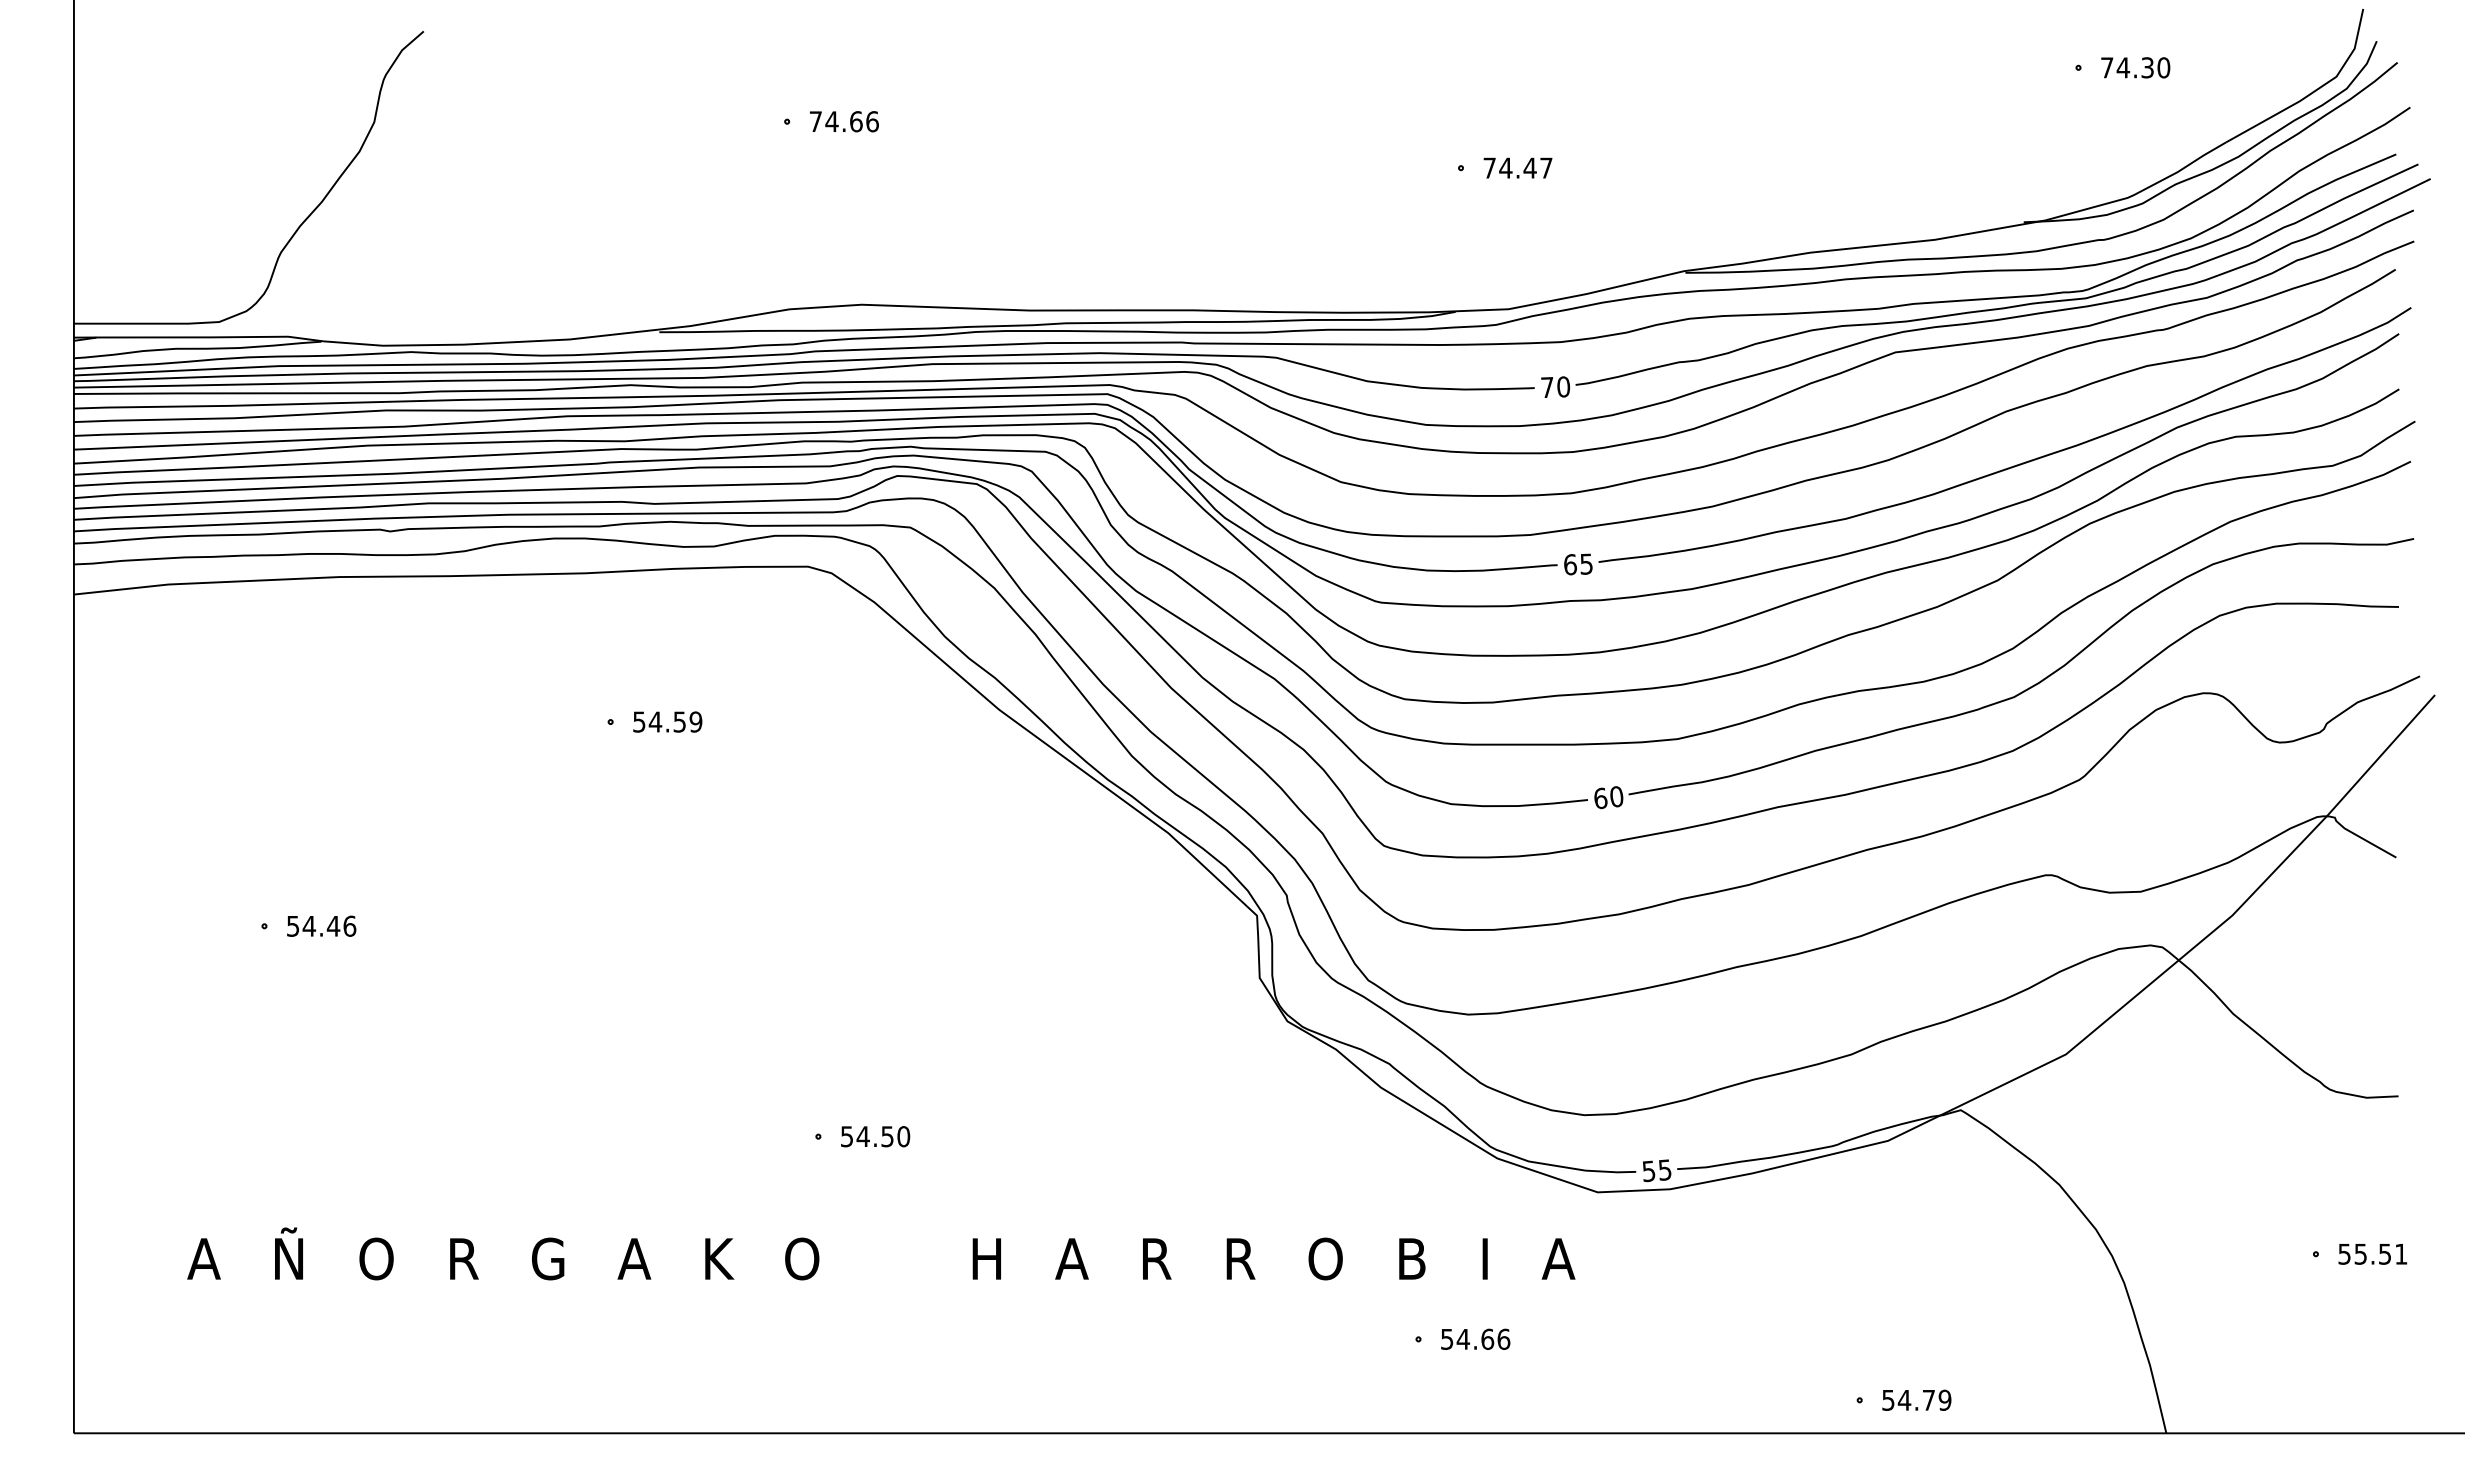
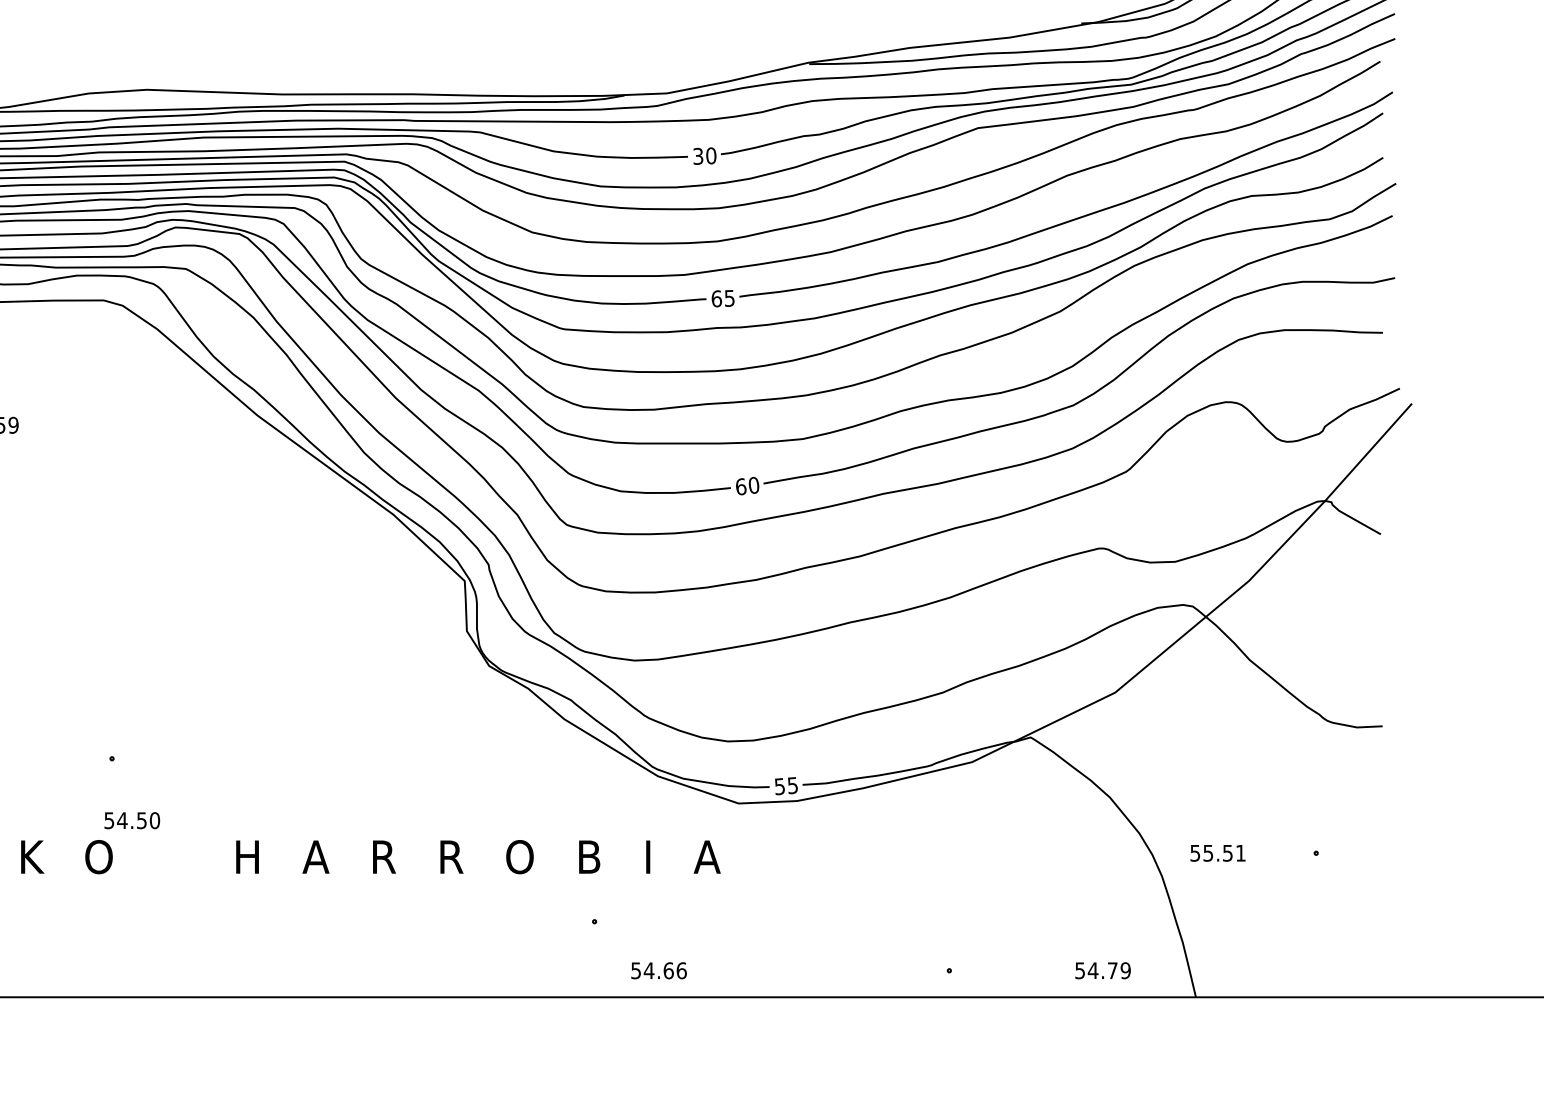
text: (1547, 387) -> (698, 156), 70 -> 30
text: (875, 1136) -> (132, 820), moved
text: (2372, 1254) -> (1217, 853), moved
text: (1475, 1338) -> (658, 970), moved
text: (1916, 1399) -> (1102, 970), moved

